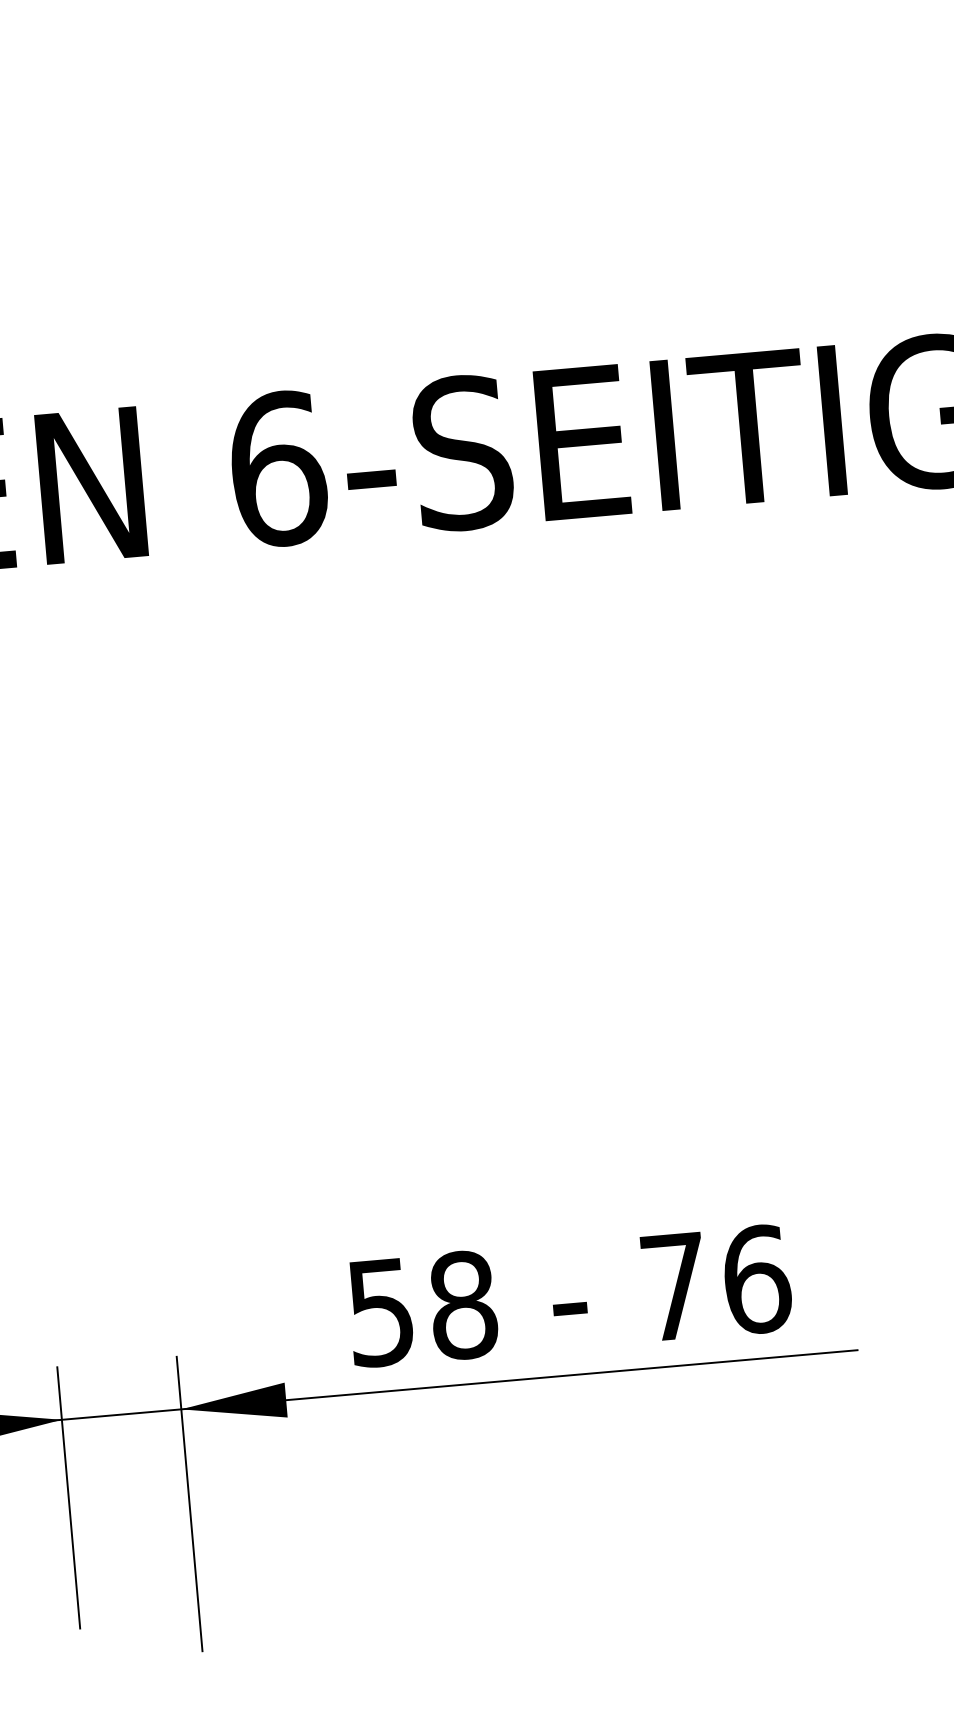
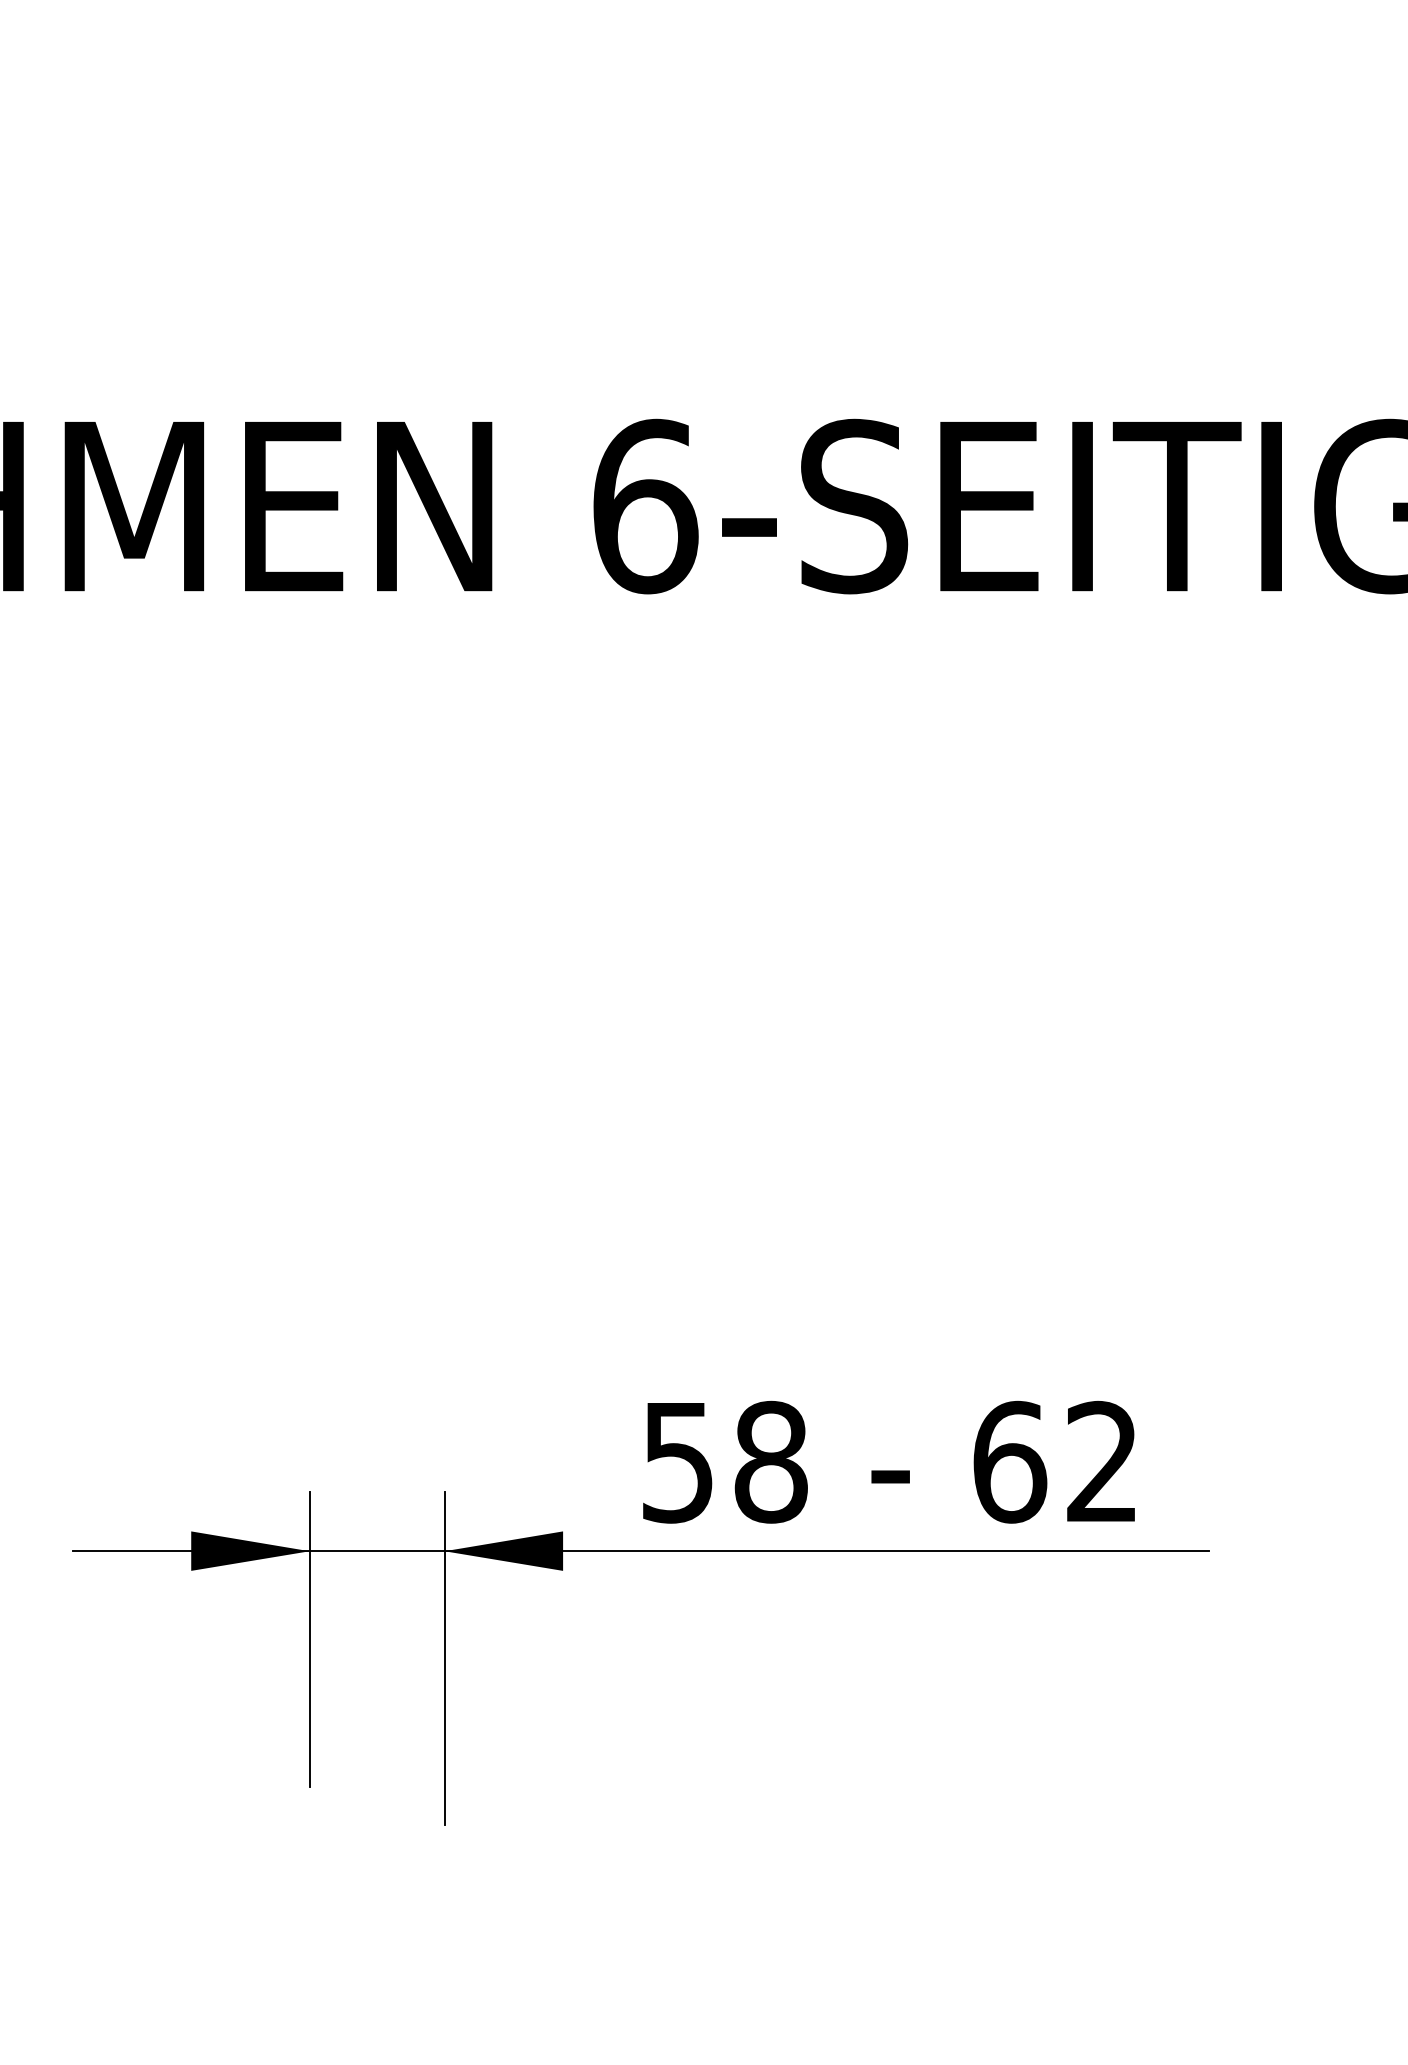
text: (715, 1282) -> (1056, 1461), 76 -> 62

